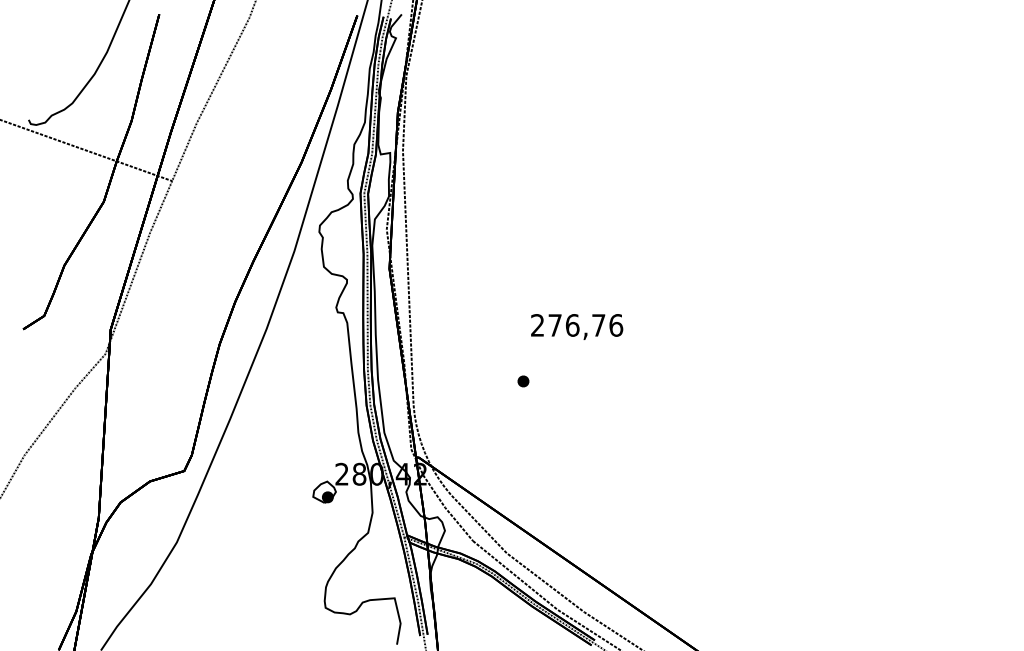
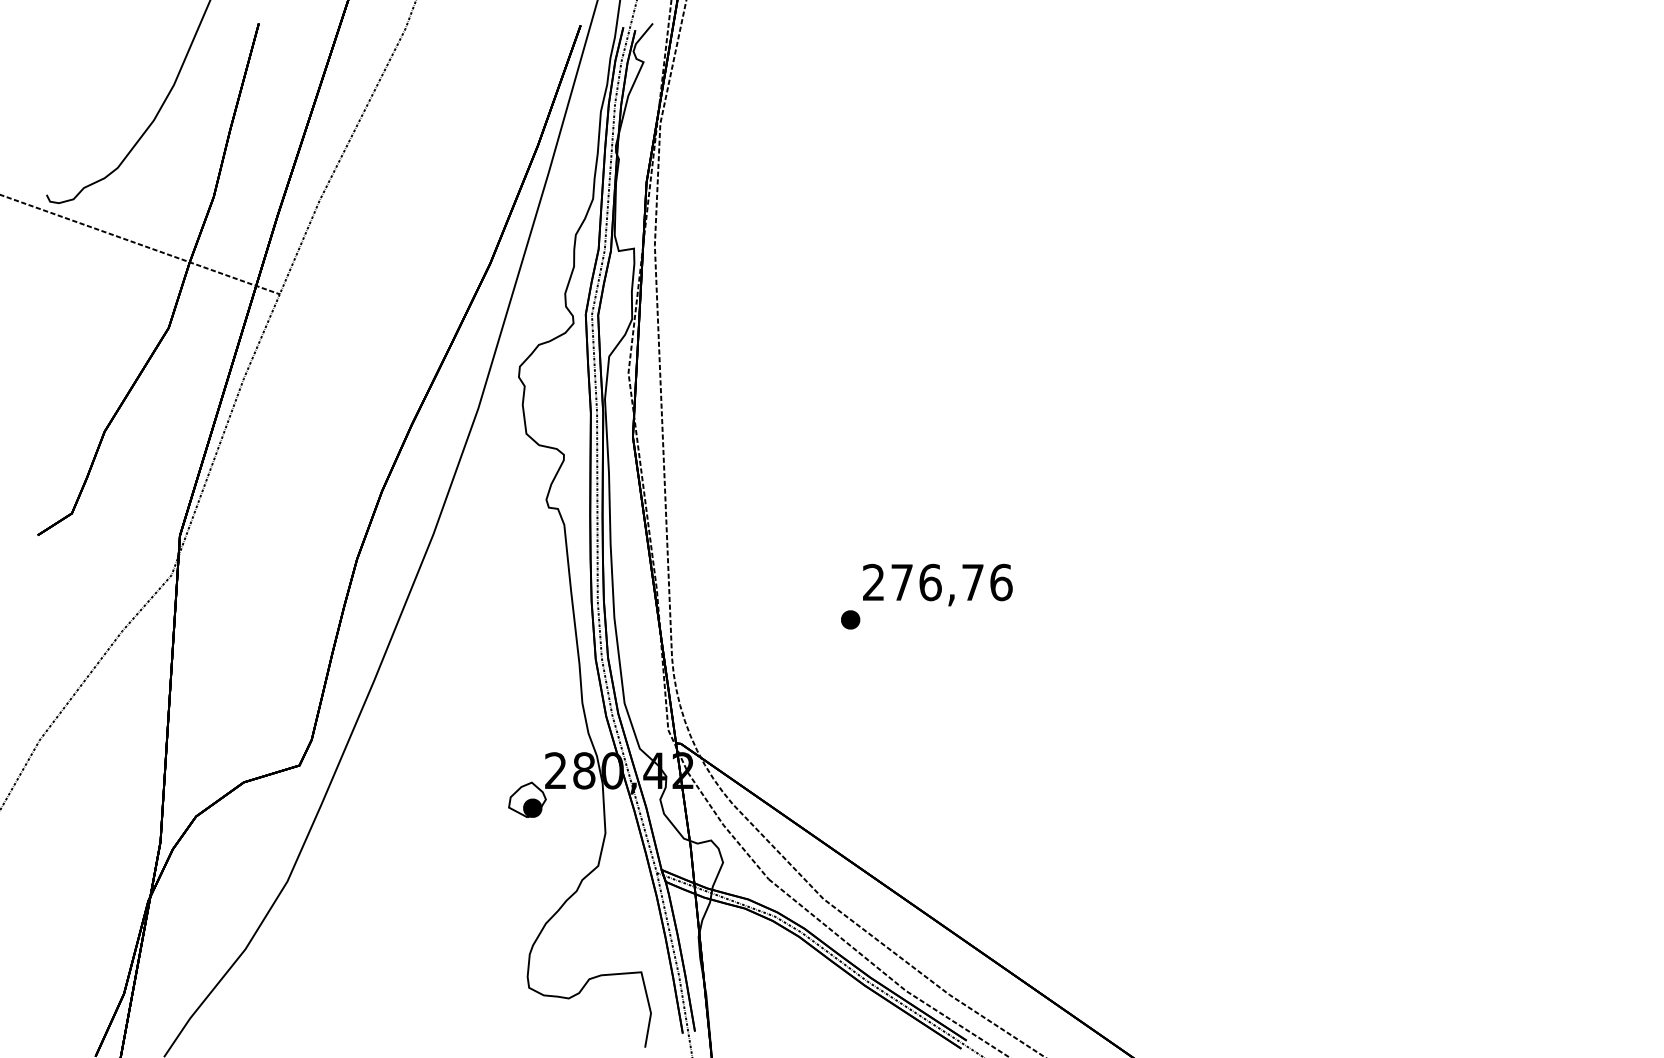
text: (577, 326) -> (938, 584), moved

